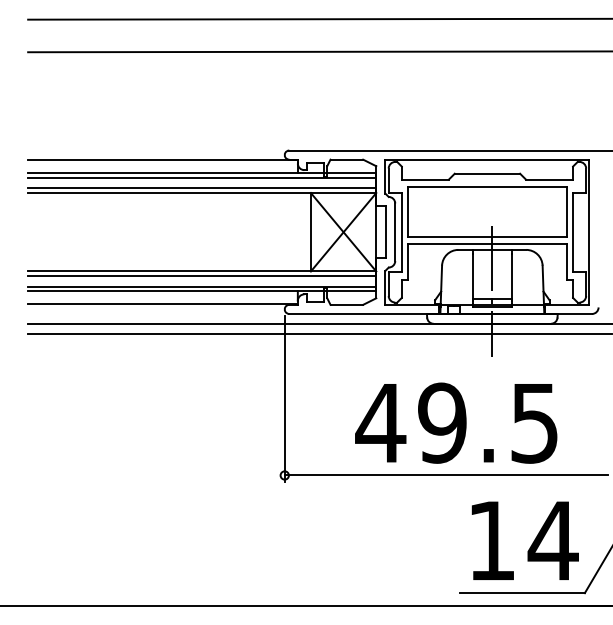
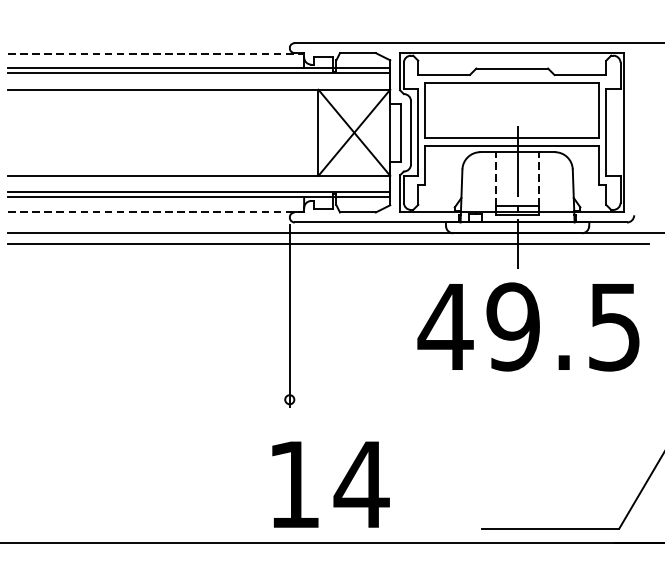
line: (162, 160) -> (155, 54), solid -> dashed
line: (202, 188) -> (199, 84), removed
line: (202, 276) -> (199, 181), removed
line: (472, 276) -> (495, 181), solid -> dashed
line: (511, 276) -> (538, 181), solid -> dashed
line: (162, 304) -> (155, 212), solid -> dashed
text: (456, 422) -> (528, 326), moved
line: (446, 475) -> (467, 399), removed
text: (524, 540) -> (330, 484), moved

